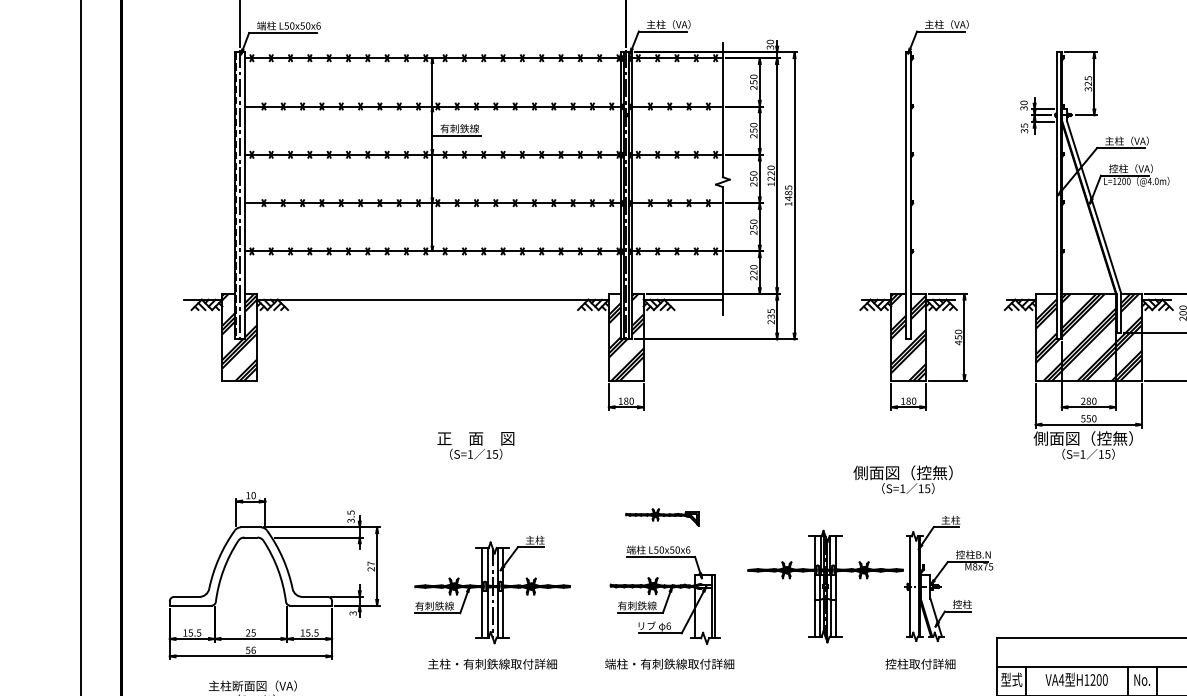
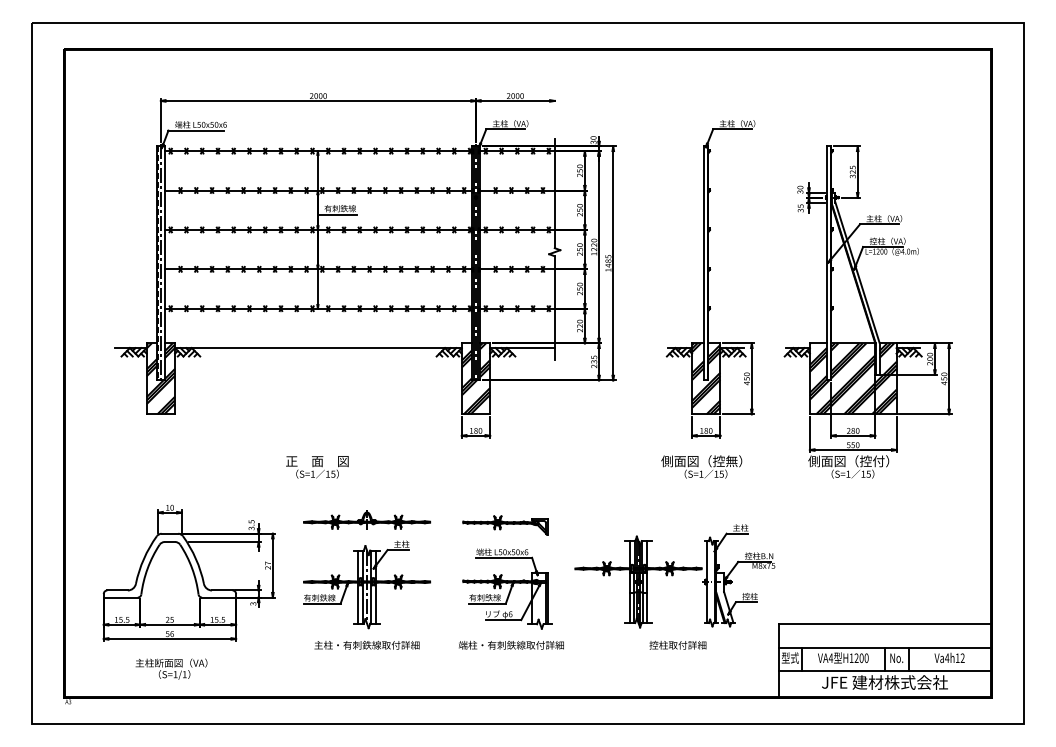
text: (1119, 438) -> (878, 461), 側面図（控無） -> 側面図（控付）
text: (476, 446) -> (317, 467), moved
text: (902, 479) -> (701, 466), moved
part: (493, 509) -> (367, 519), added
part: (662, 517) -> (505, 525), size x1.43
text: (919, 663) -> (677, 644), moved

